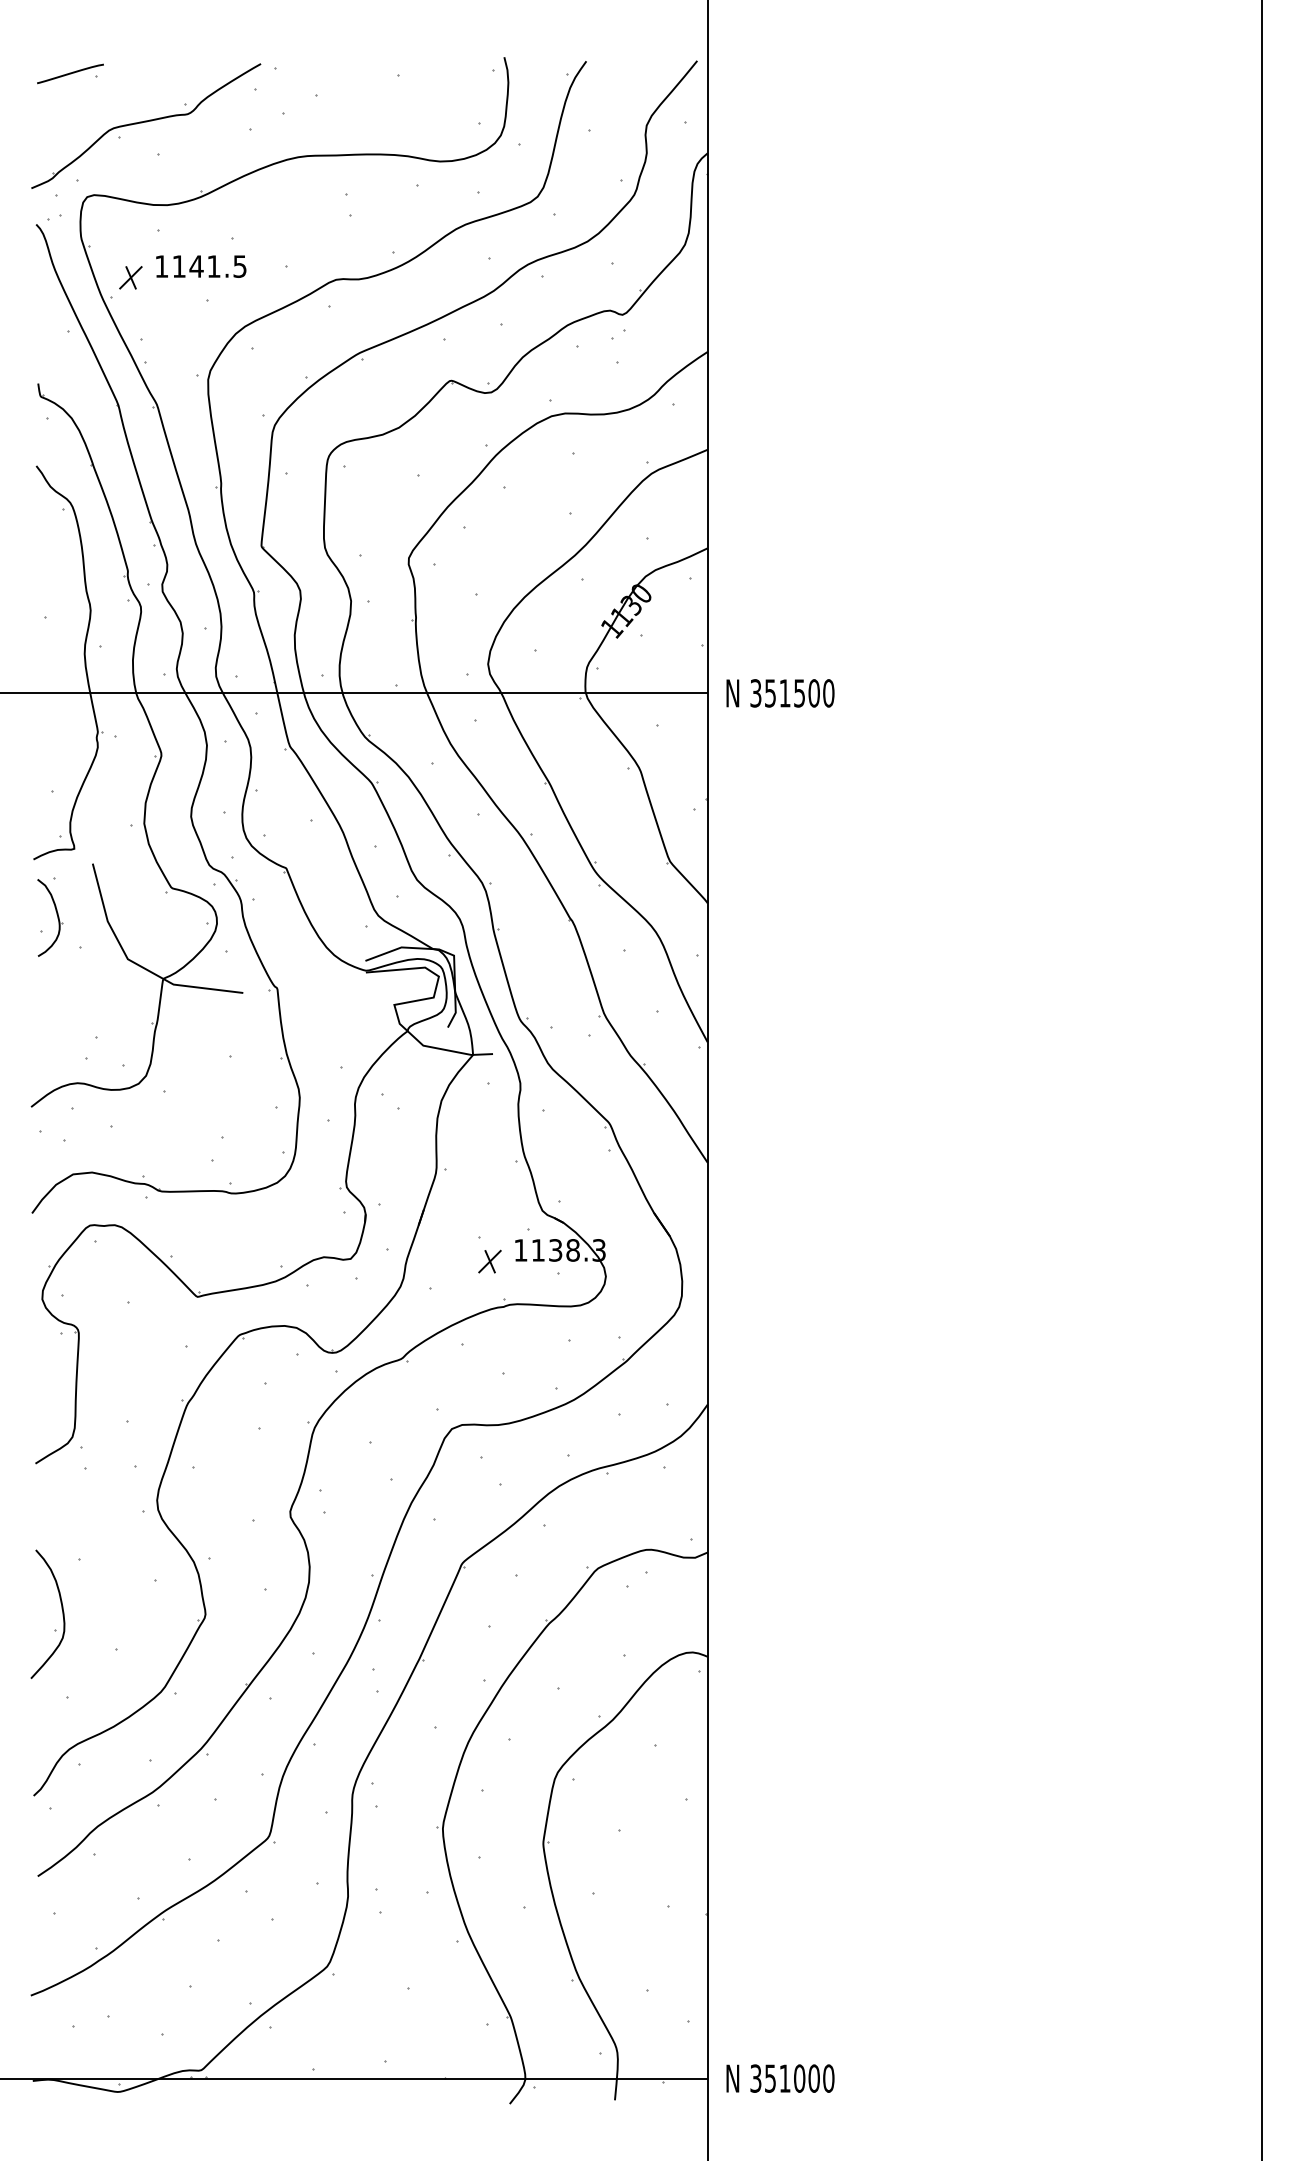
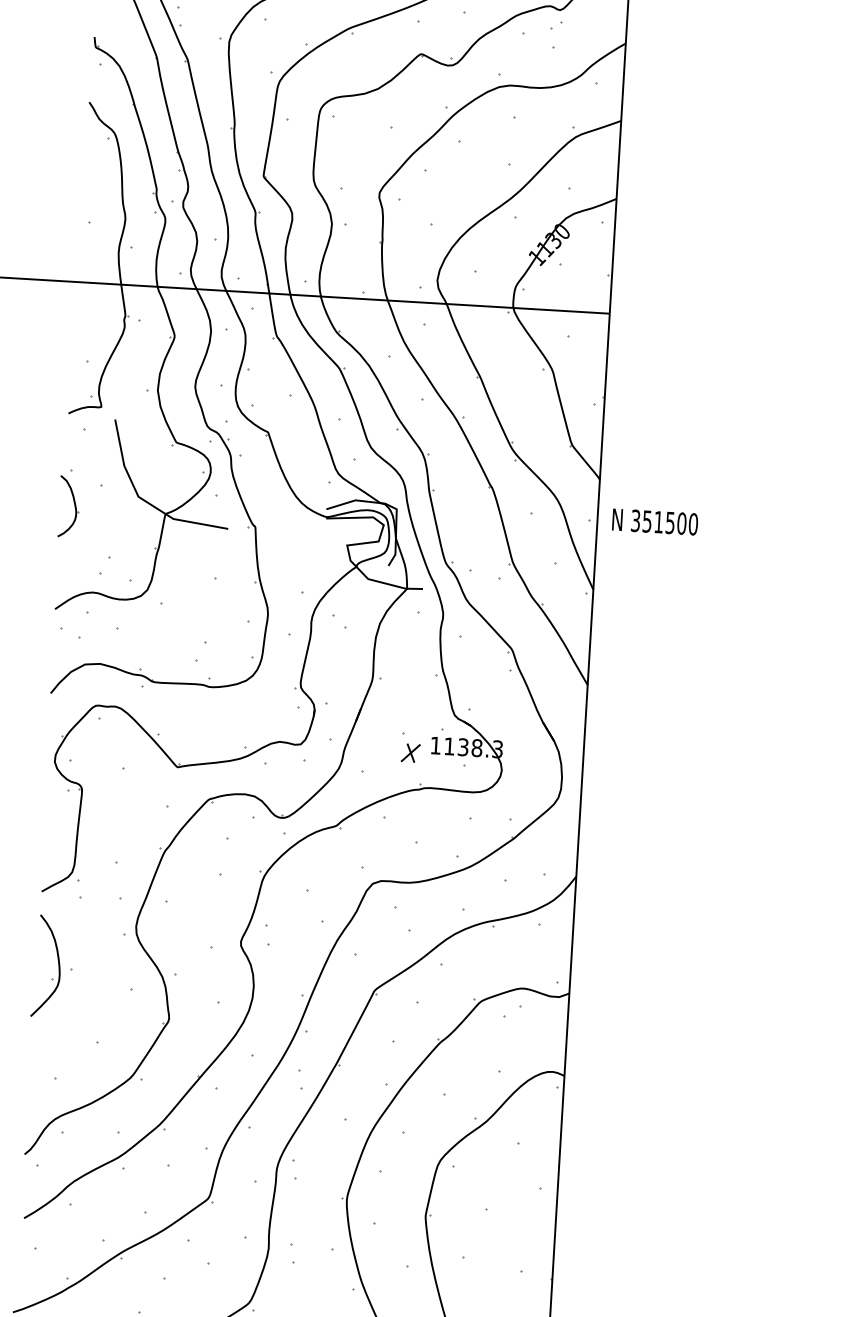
text: (780, 693) -> (655, 522), moved
part: (56, 914) -> (74, 504), moved
part: (61, 1609) -> (58, 963), moved

